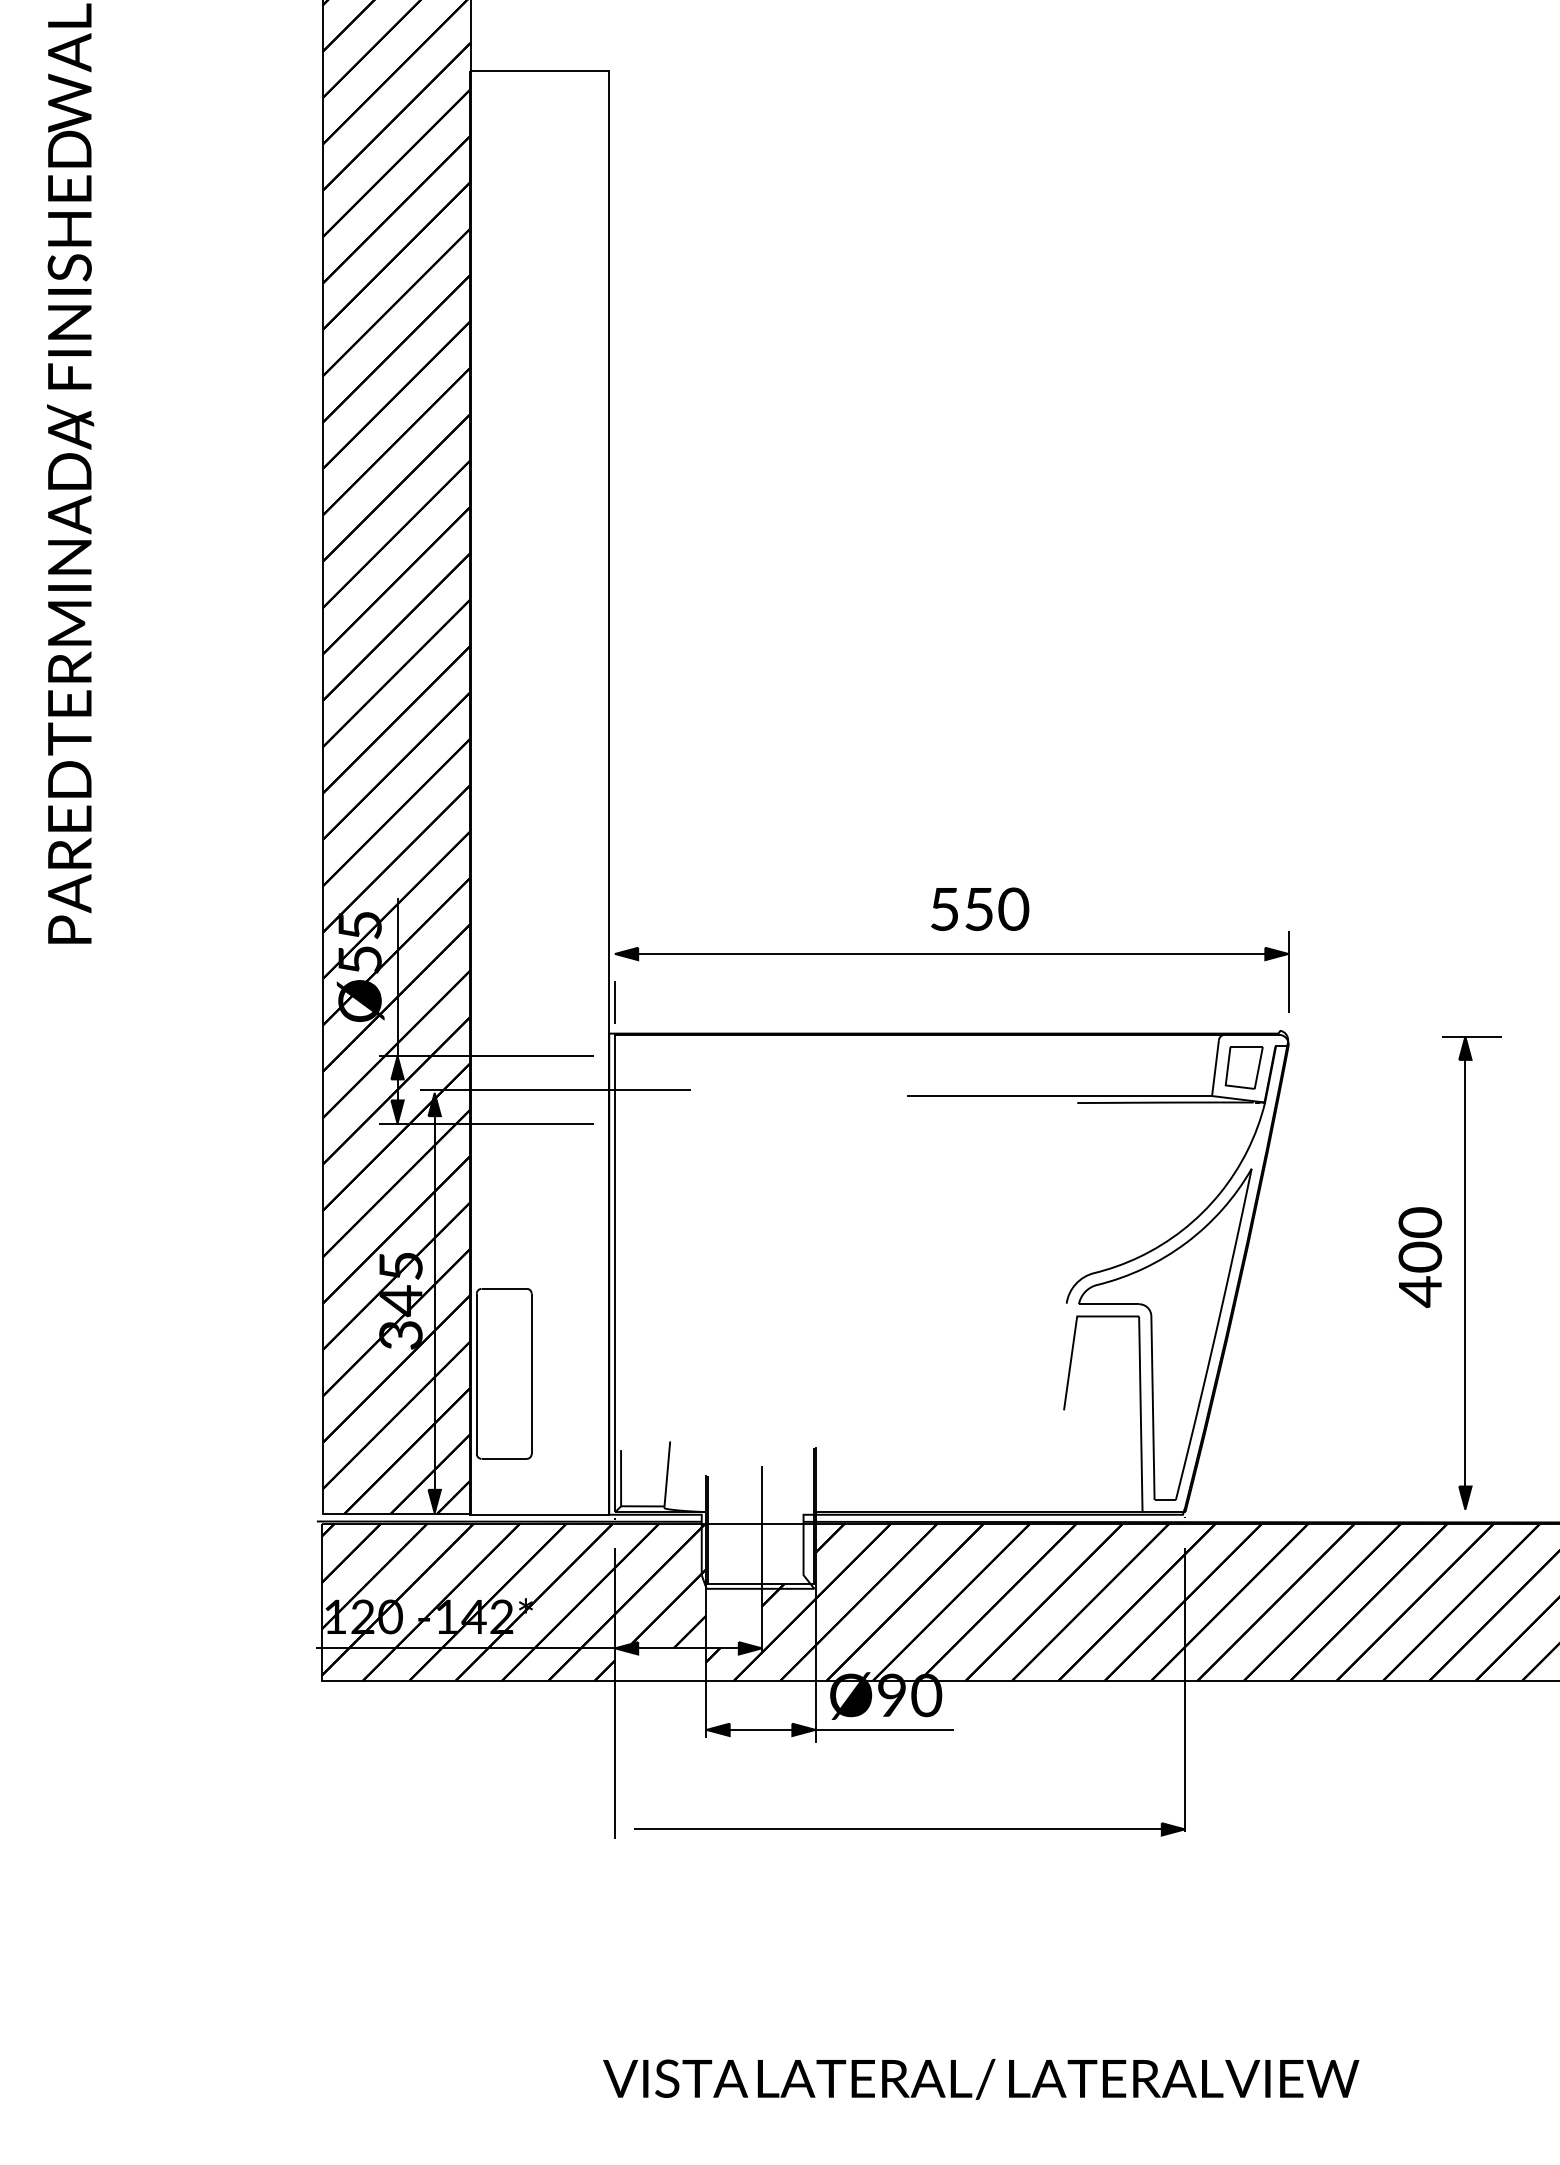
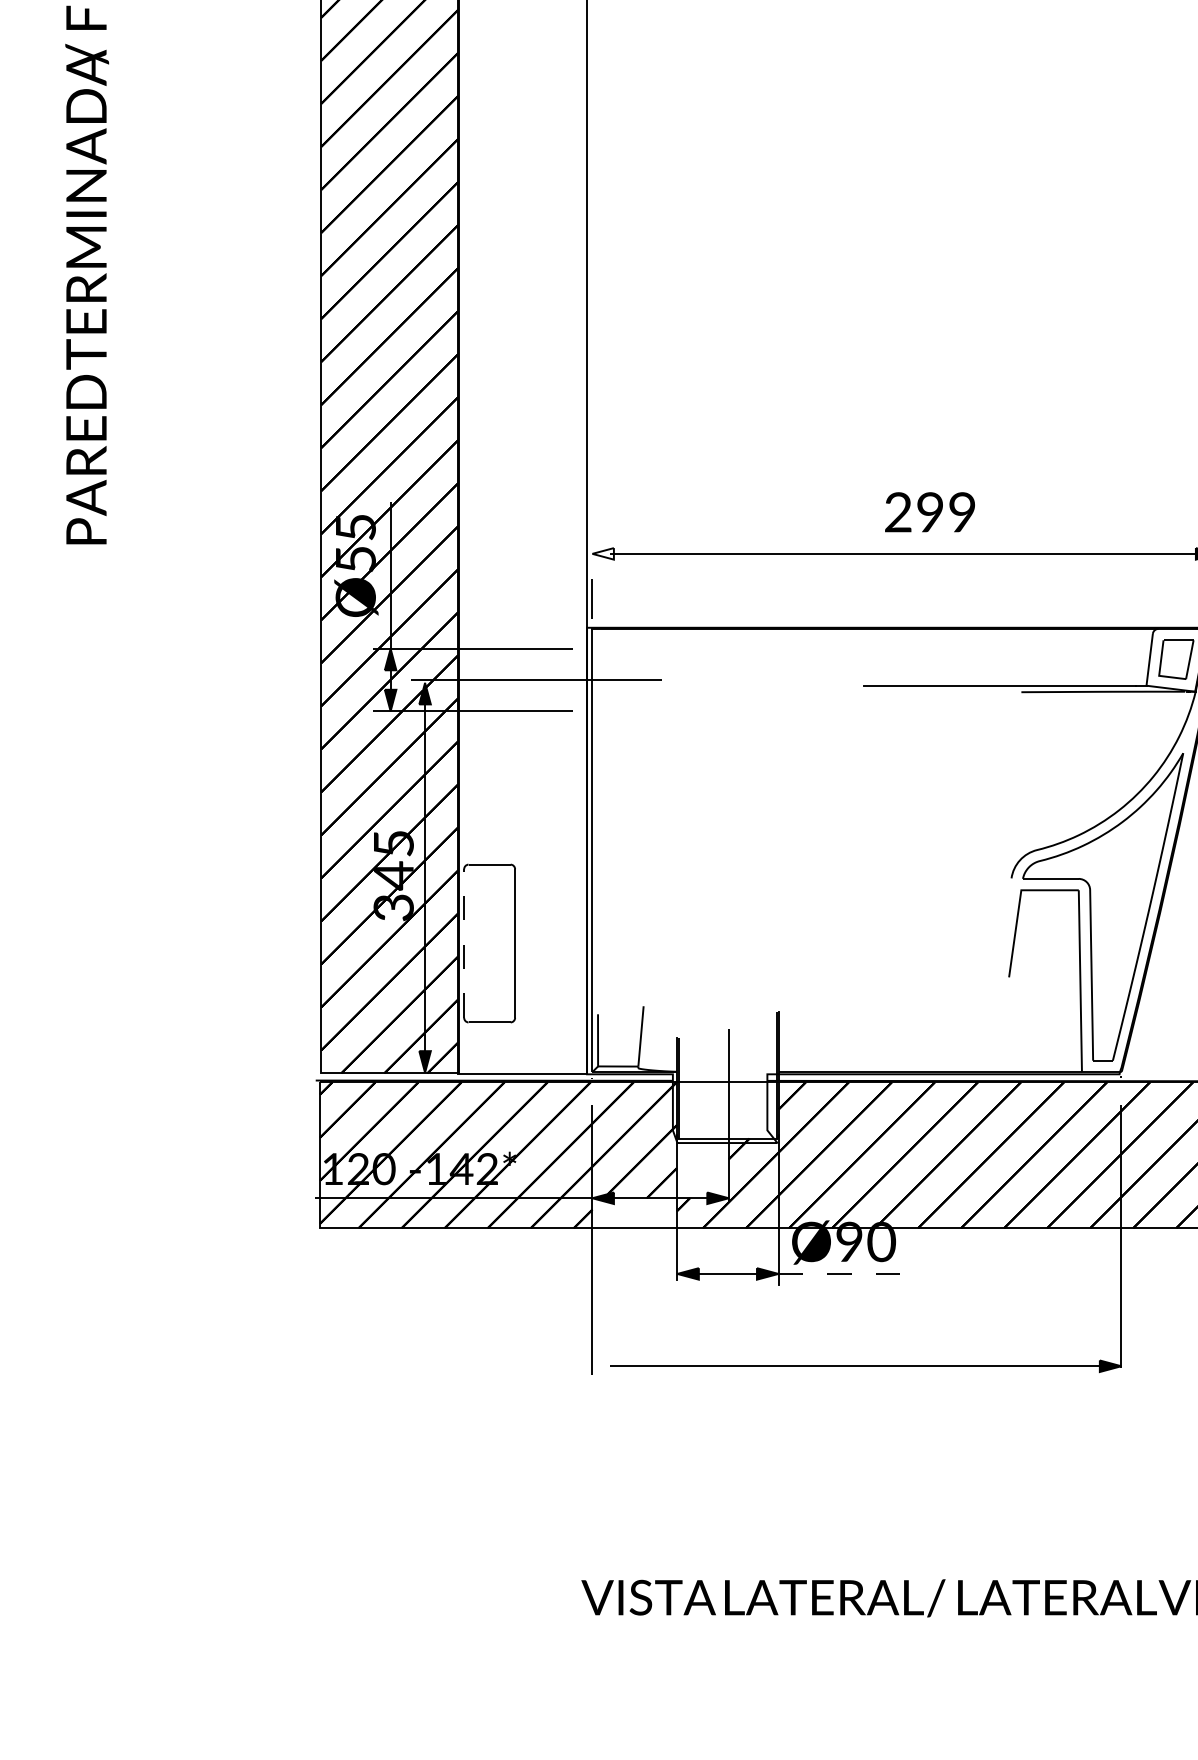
text: (979, 908) -> (930, 511), 550 -> 299
fill: (626, 953) -> (603, 553), removed
line: (476, 1373) -> (463, 943), solid -> dashed
line: (885, 1729) -> (843, 1273), solid -> dashed

